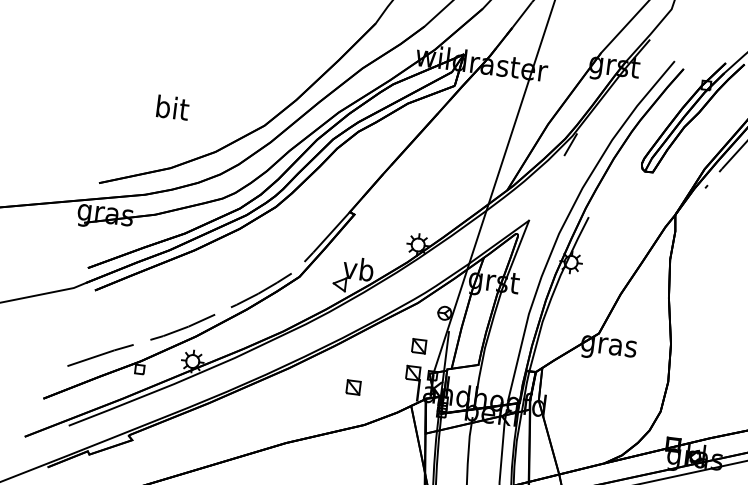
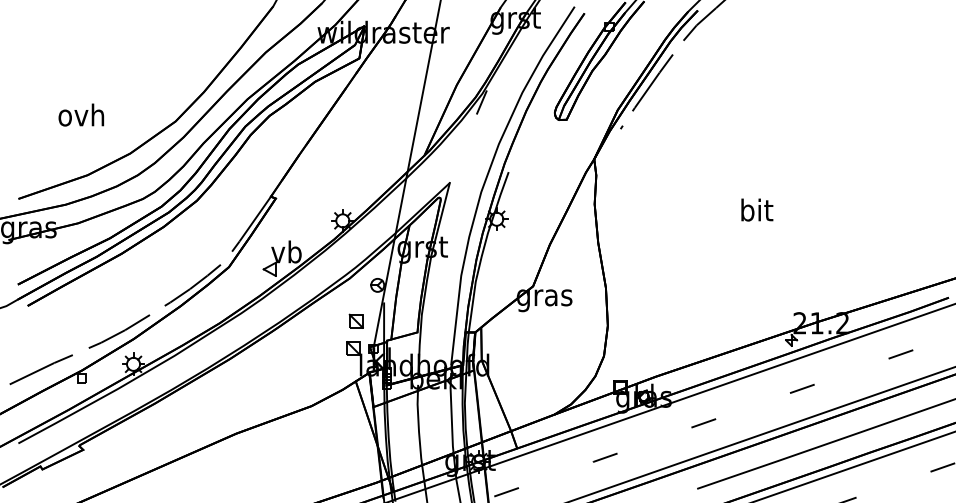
text: (172, 107) -> (81, 114), bit -> ovh
part: (352, 386) -> (295, 369), removed

